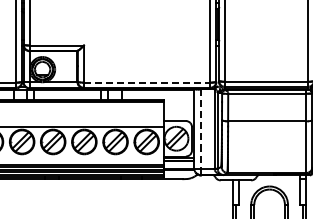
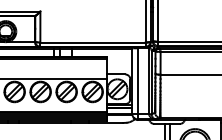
line: (147, 82) -> (93, 42), dashed -> solid
line: (200, 132) -> (137, 84), dashed -> solid

